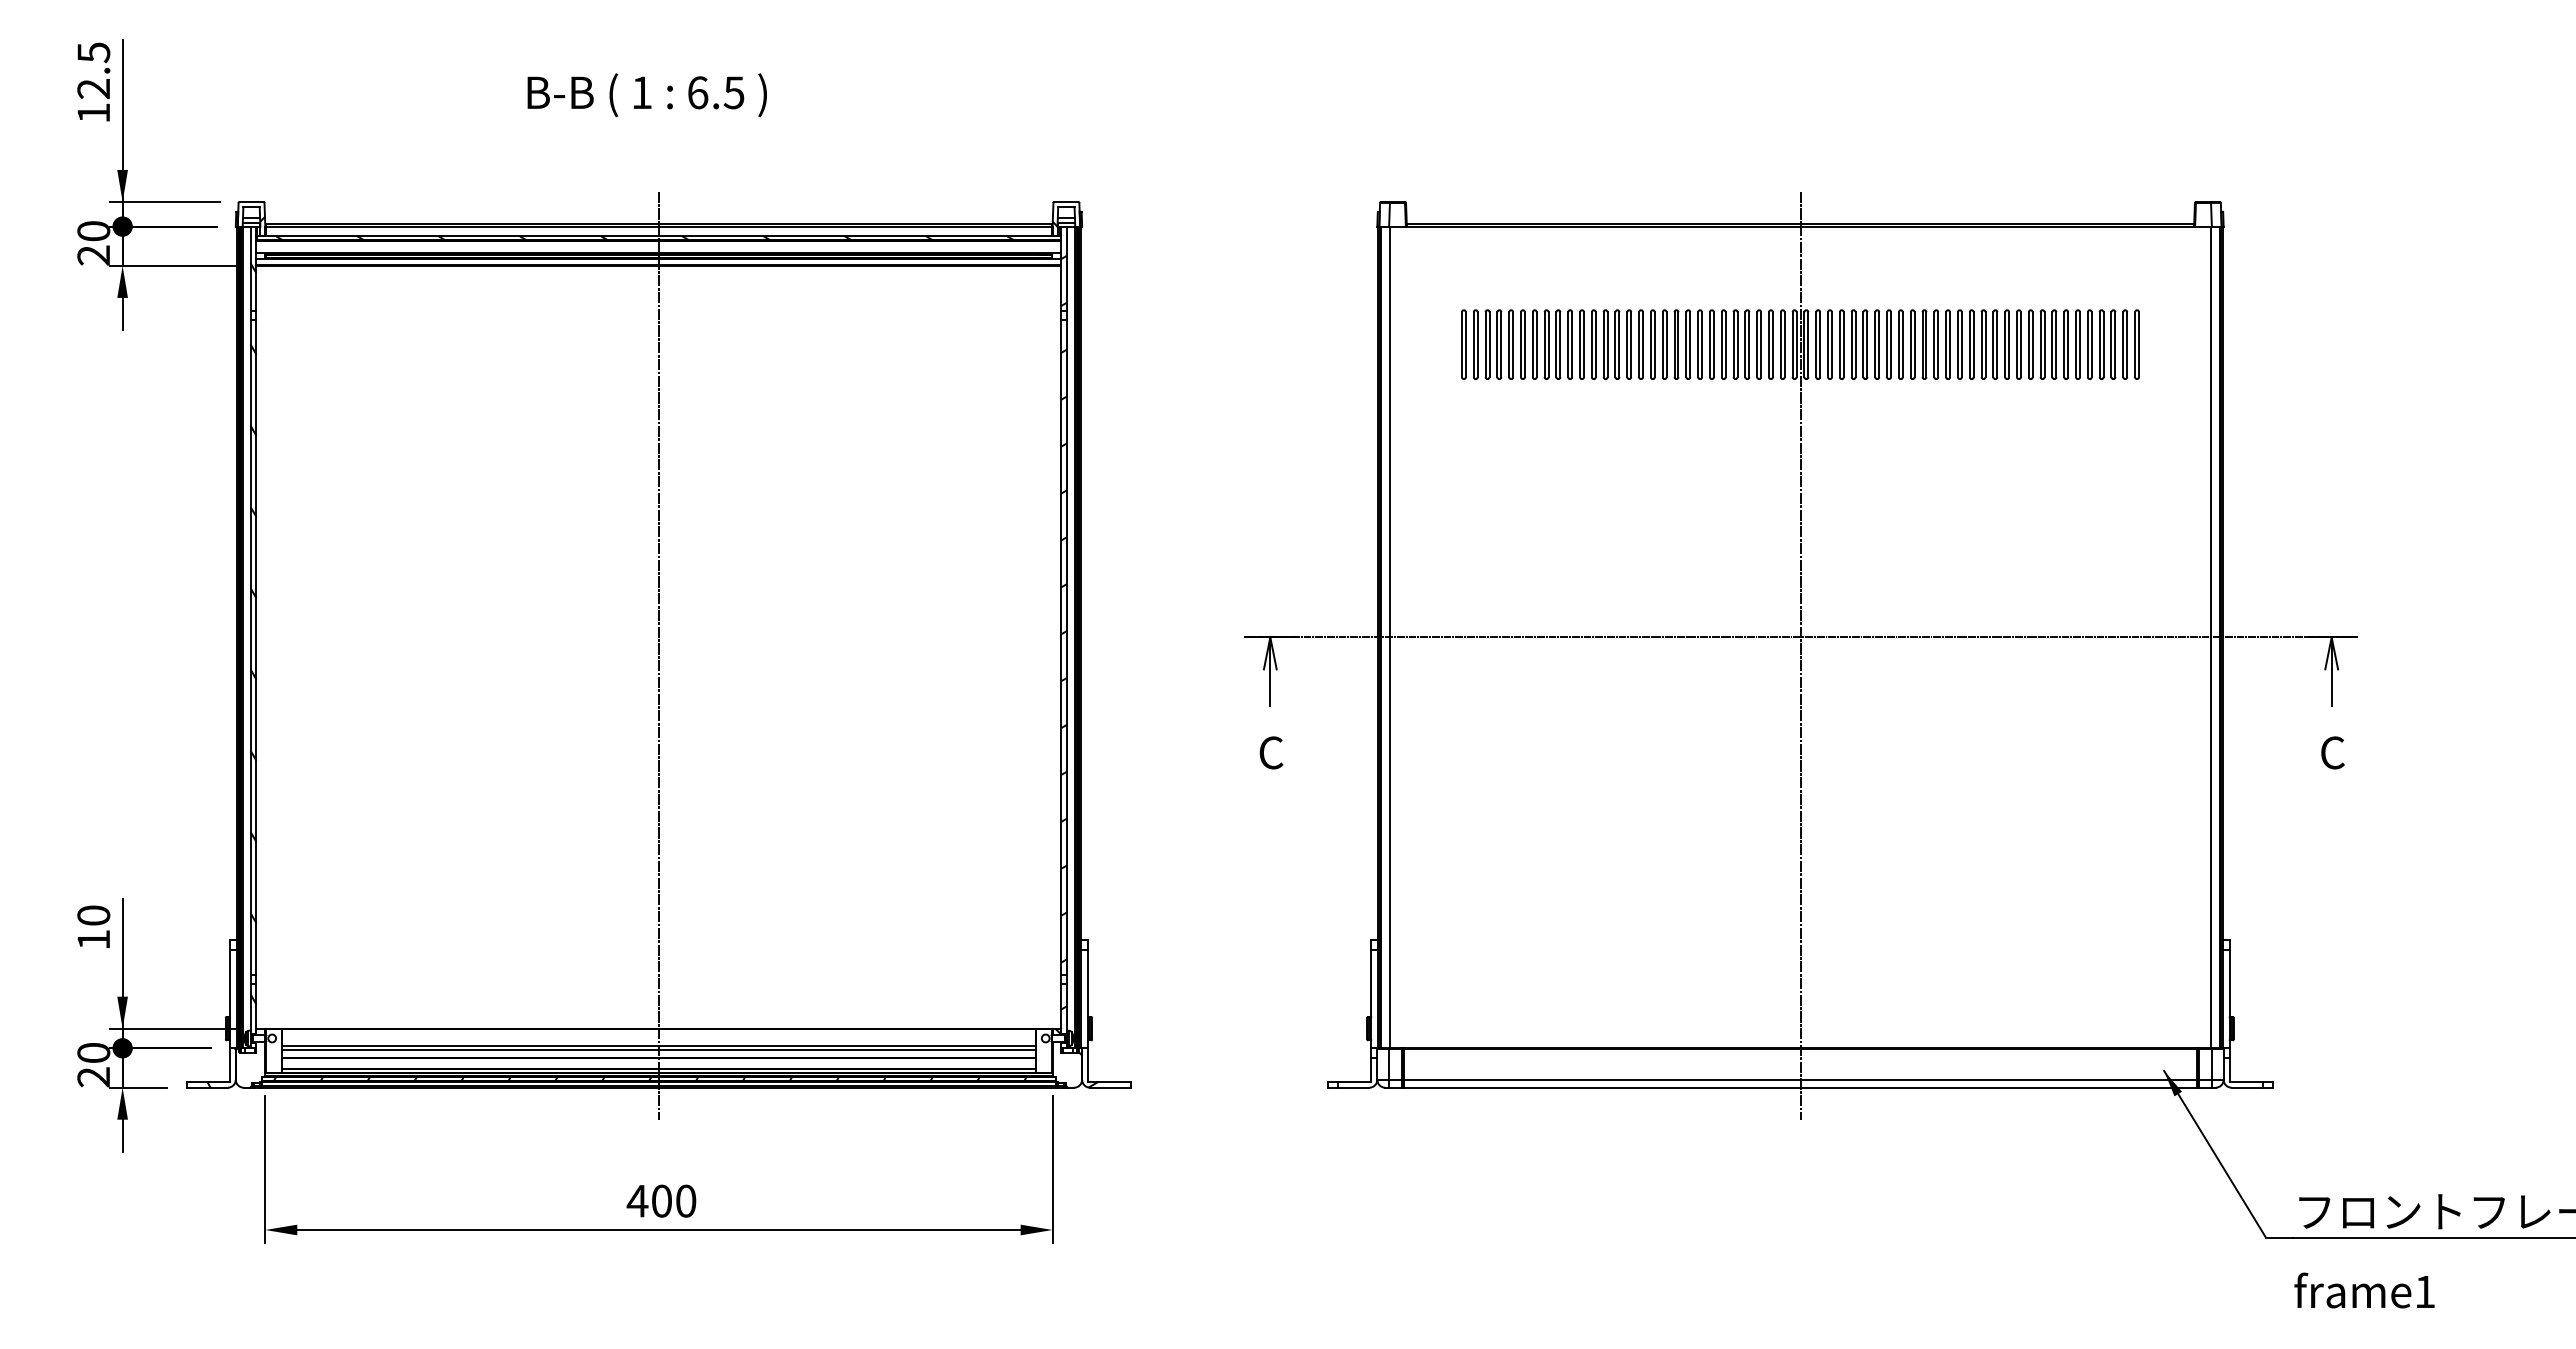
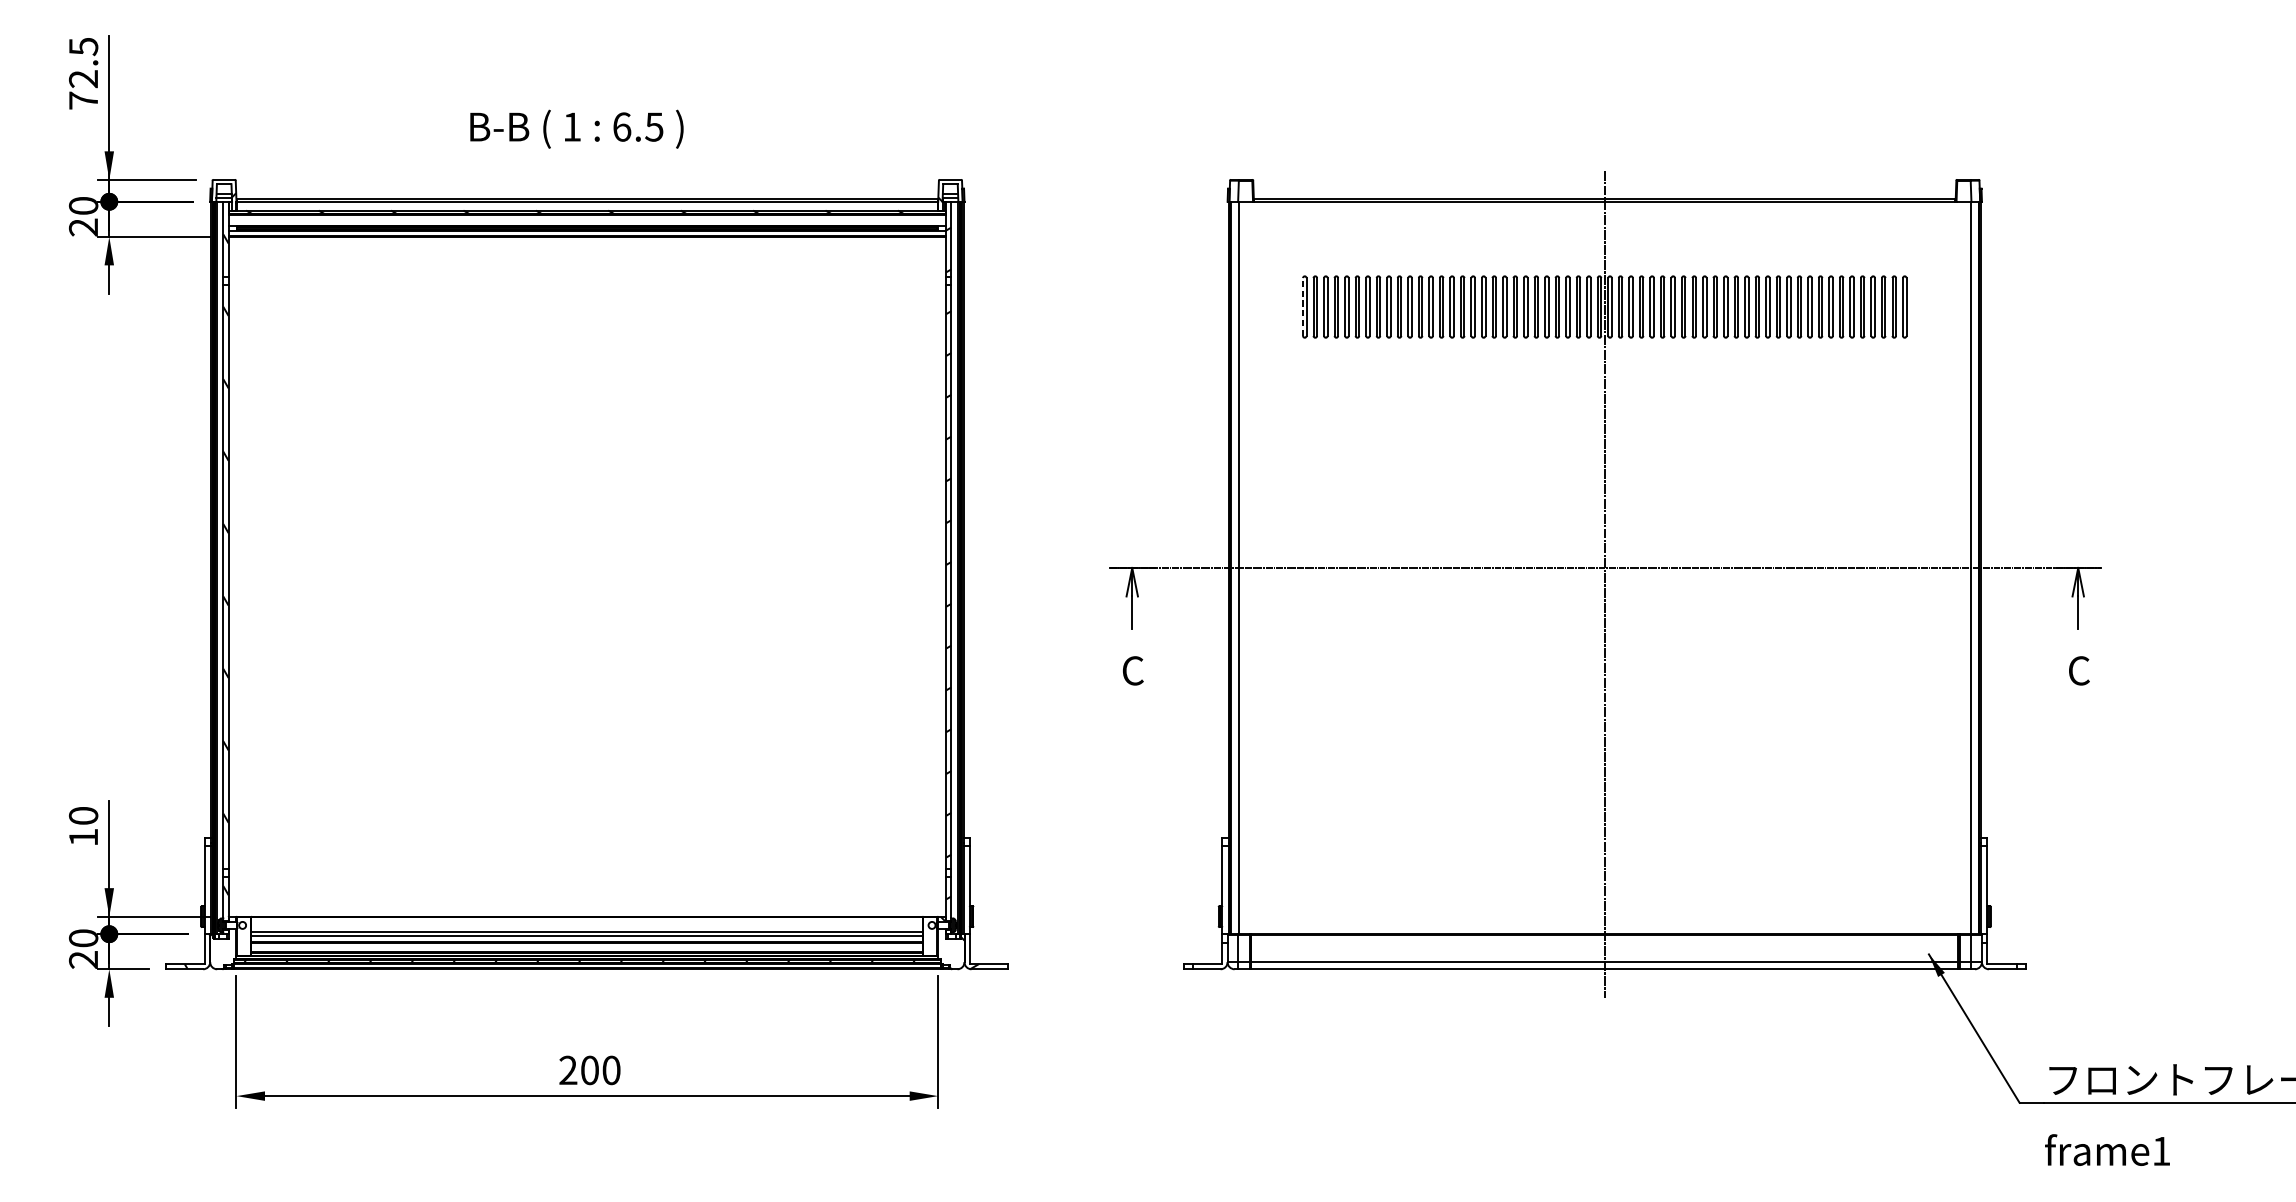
text: (646, 95) -> (576, 129), moved
text: (93, 112) -> (83, 100), 12.5 -> 72.5
line: (1461, 344) -> (1302, 306), solid -> dashed
line: (658, 655) -> (586, 584), removed
text: (637, 1200) -> (568, 1069), 400 -> 200

